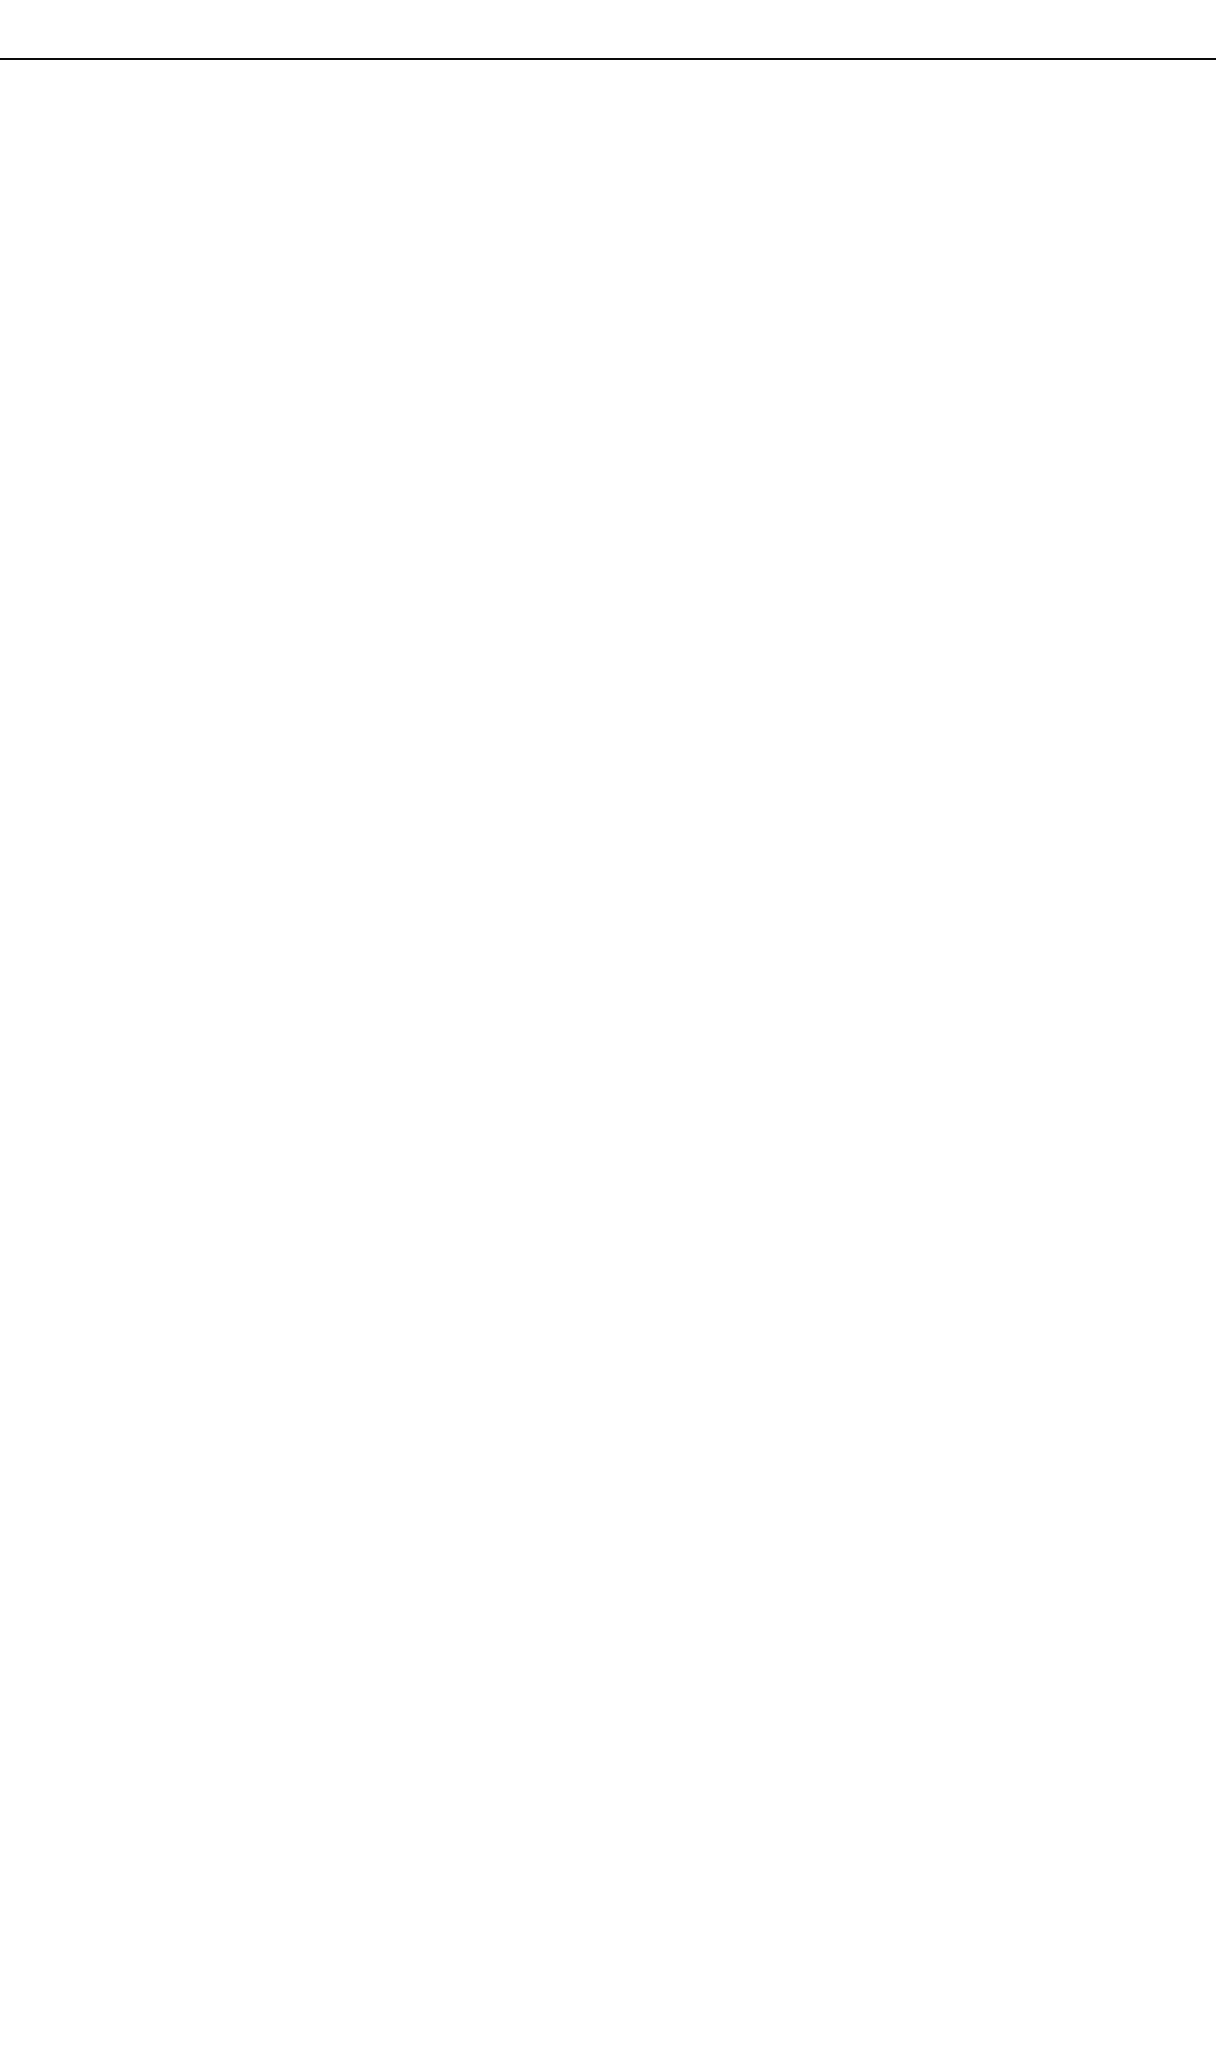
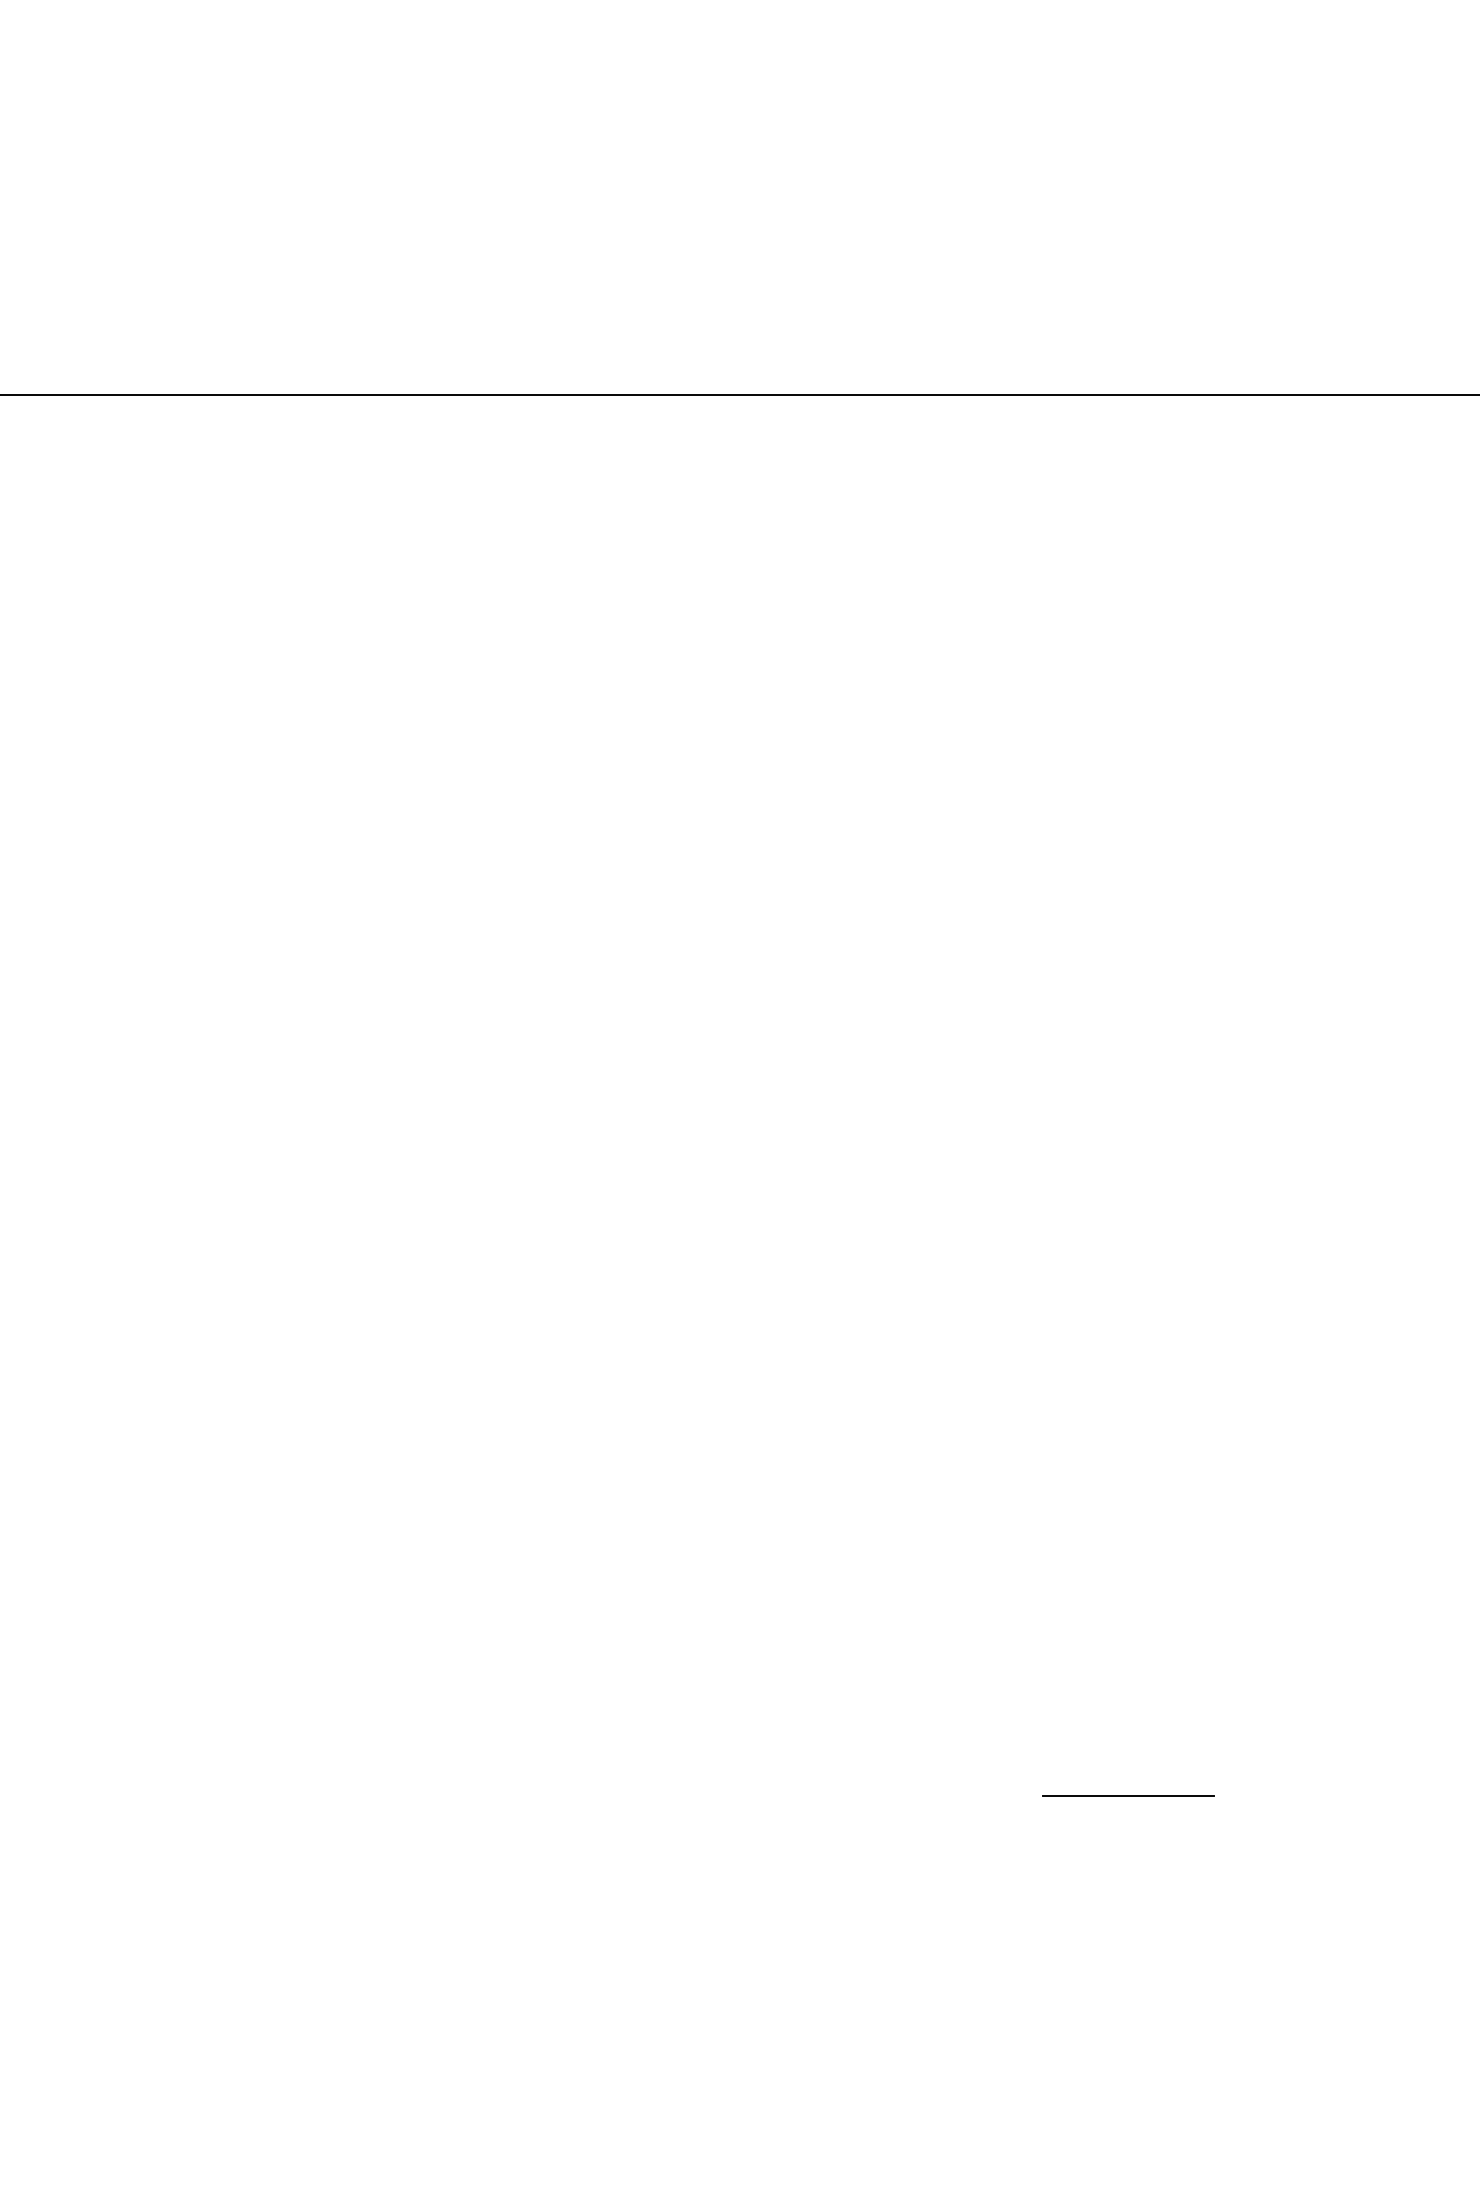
line: (1099, 1528) -> (1128, 1796), added

